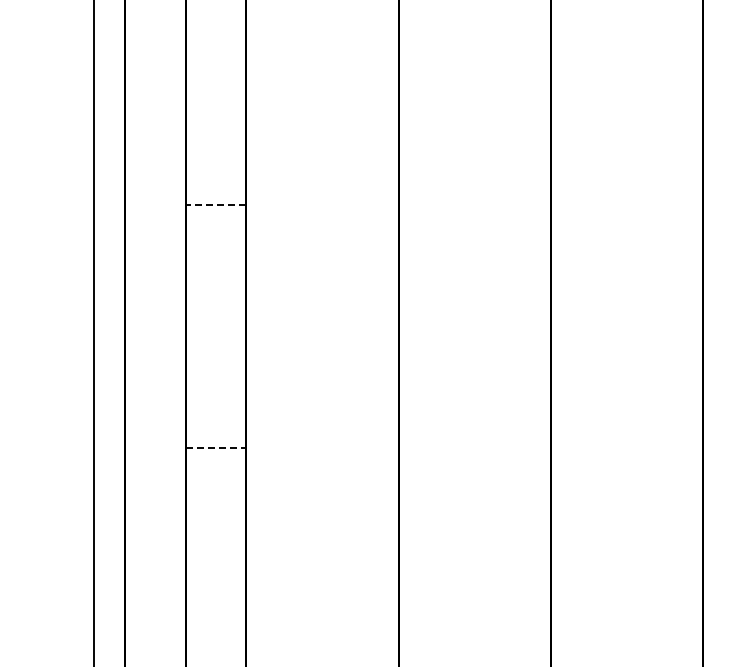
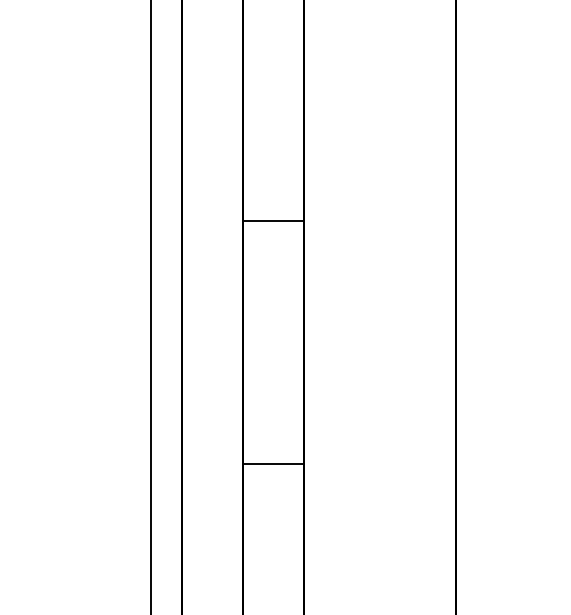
line: (215, 204) -> (272, 220), dashed -> solid
line: (216, 448) -> (273, 464), dashed -> solid

